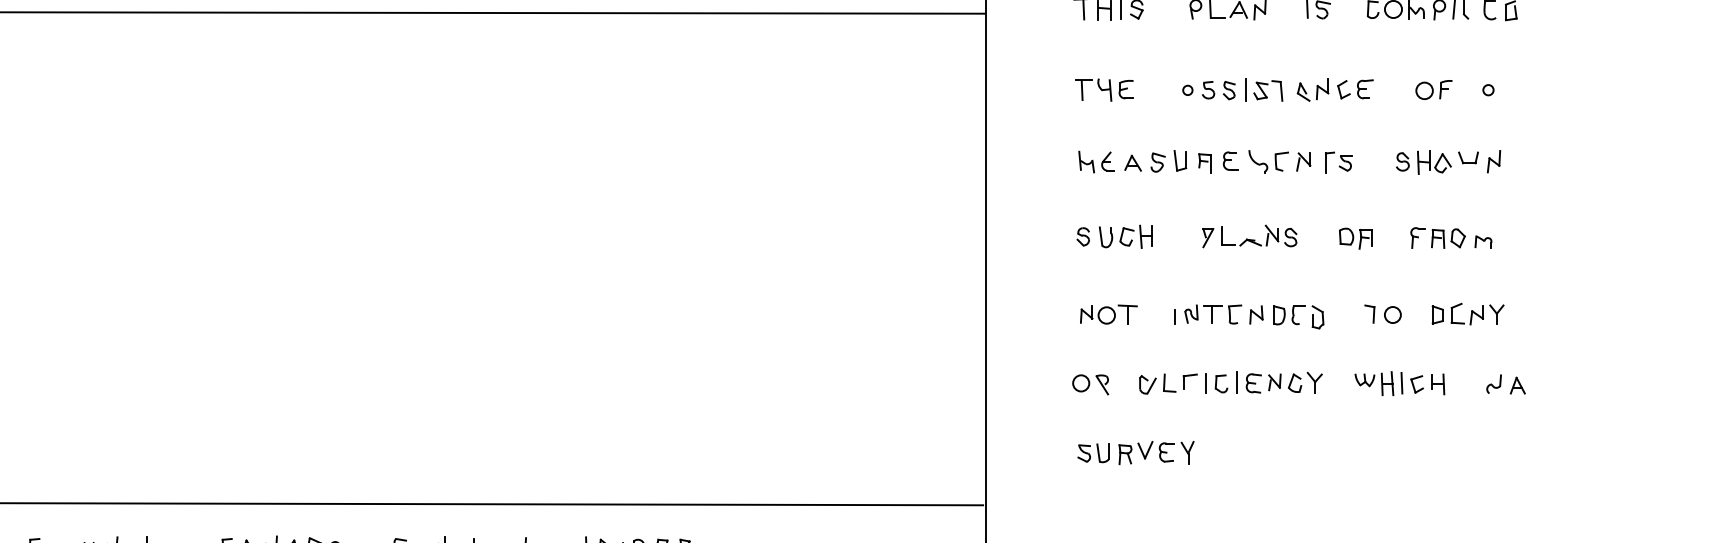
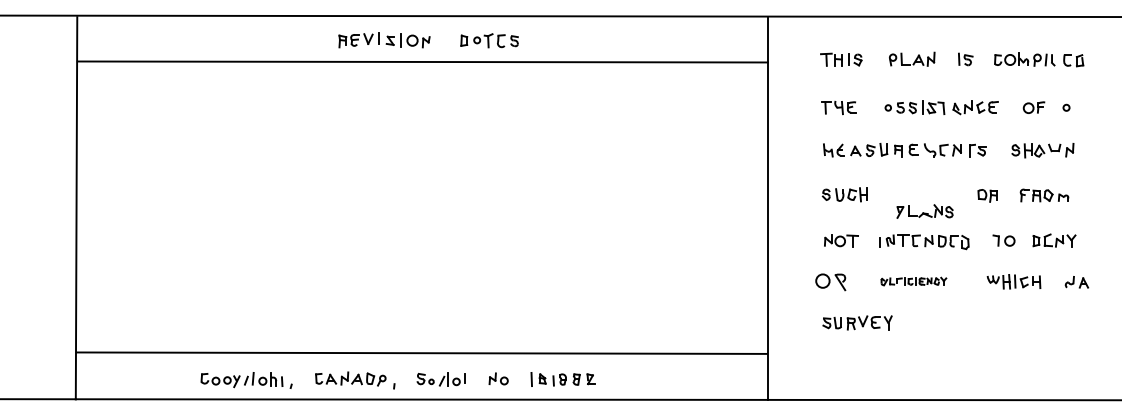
part: (1248, 236) -> (924, 211), moved
part: (1230, 383) -> (913, 281), size x0.6
part: (1090, 384) -> (830, 282), size x1.4

